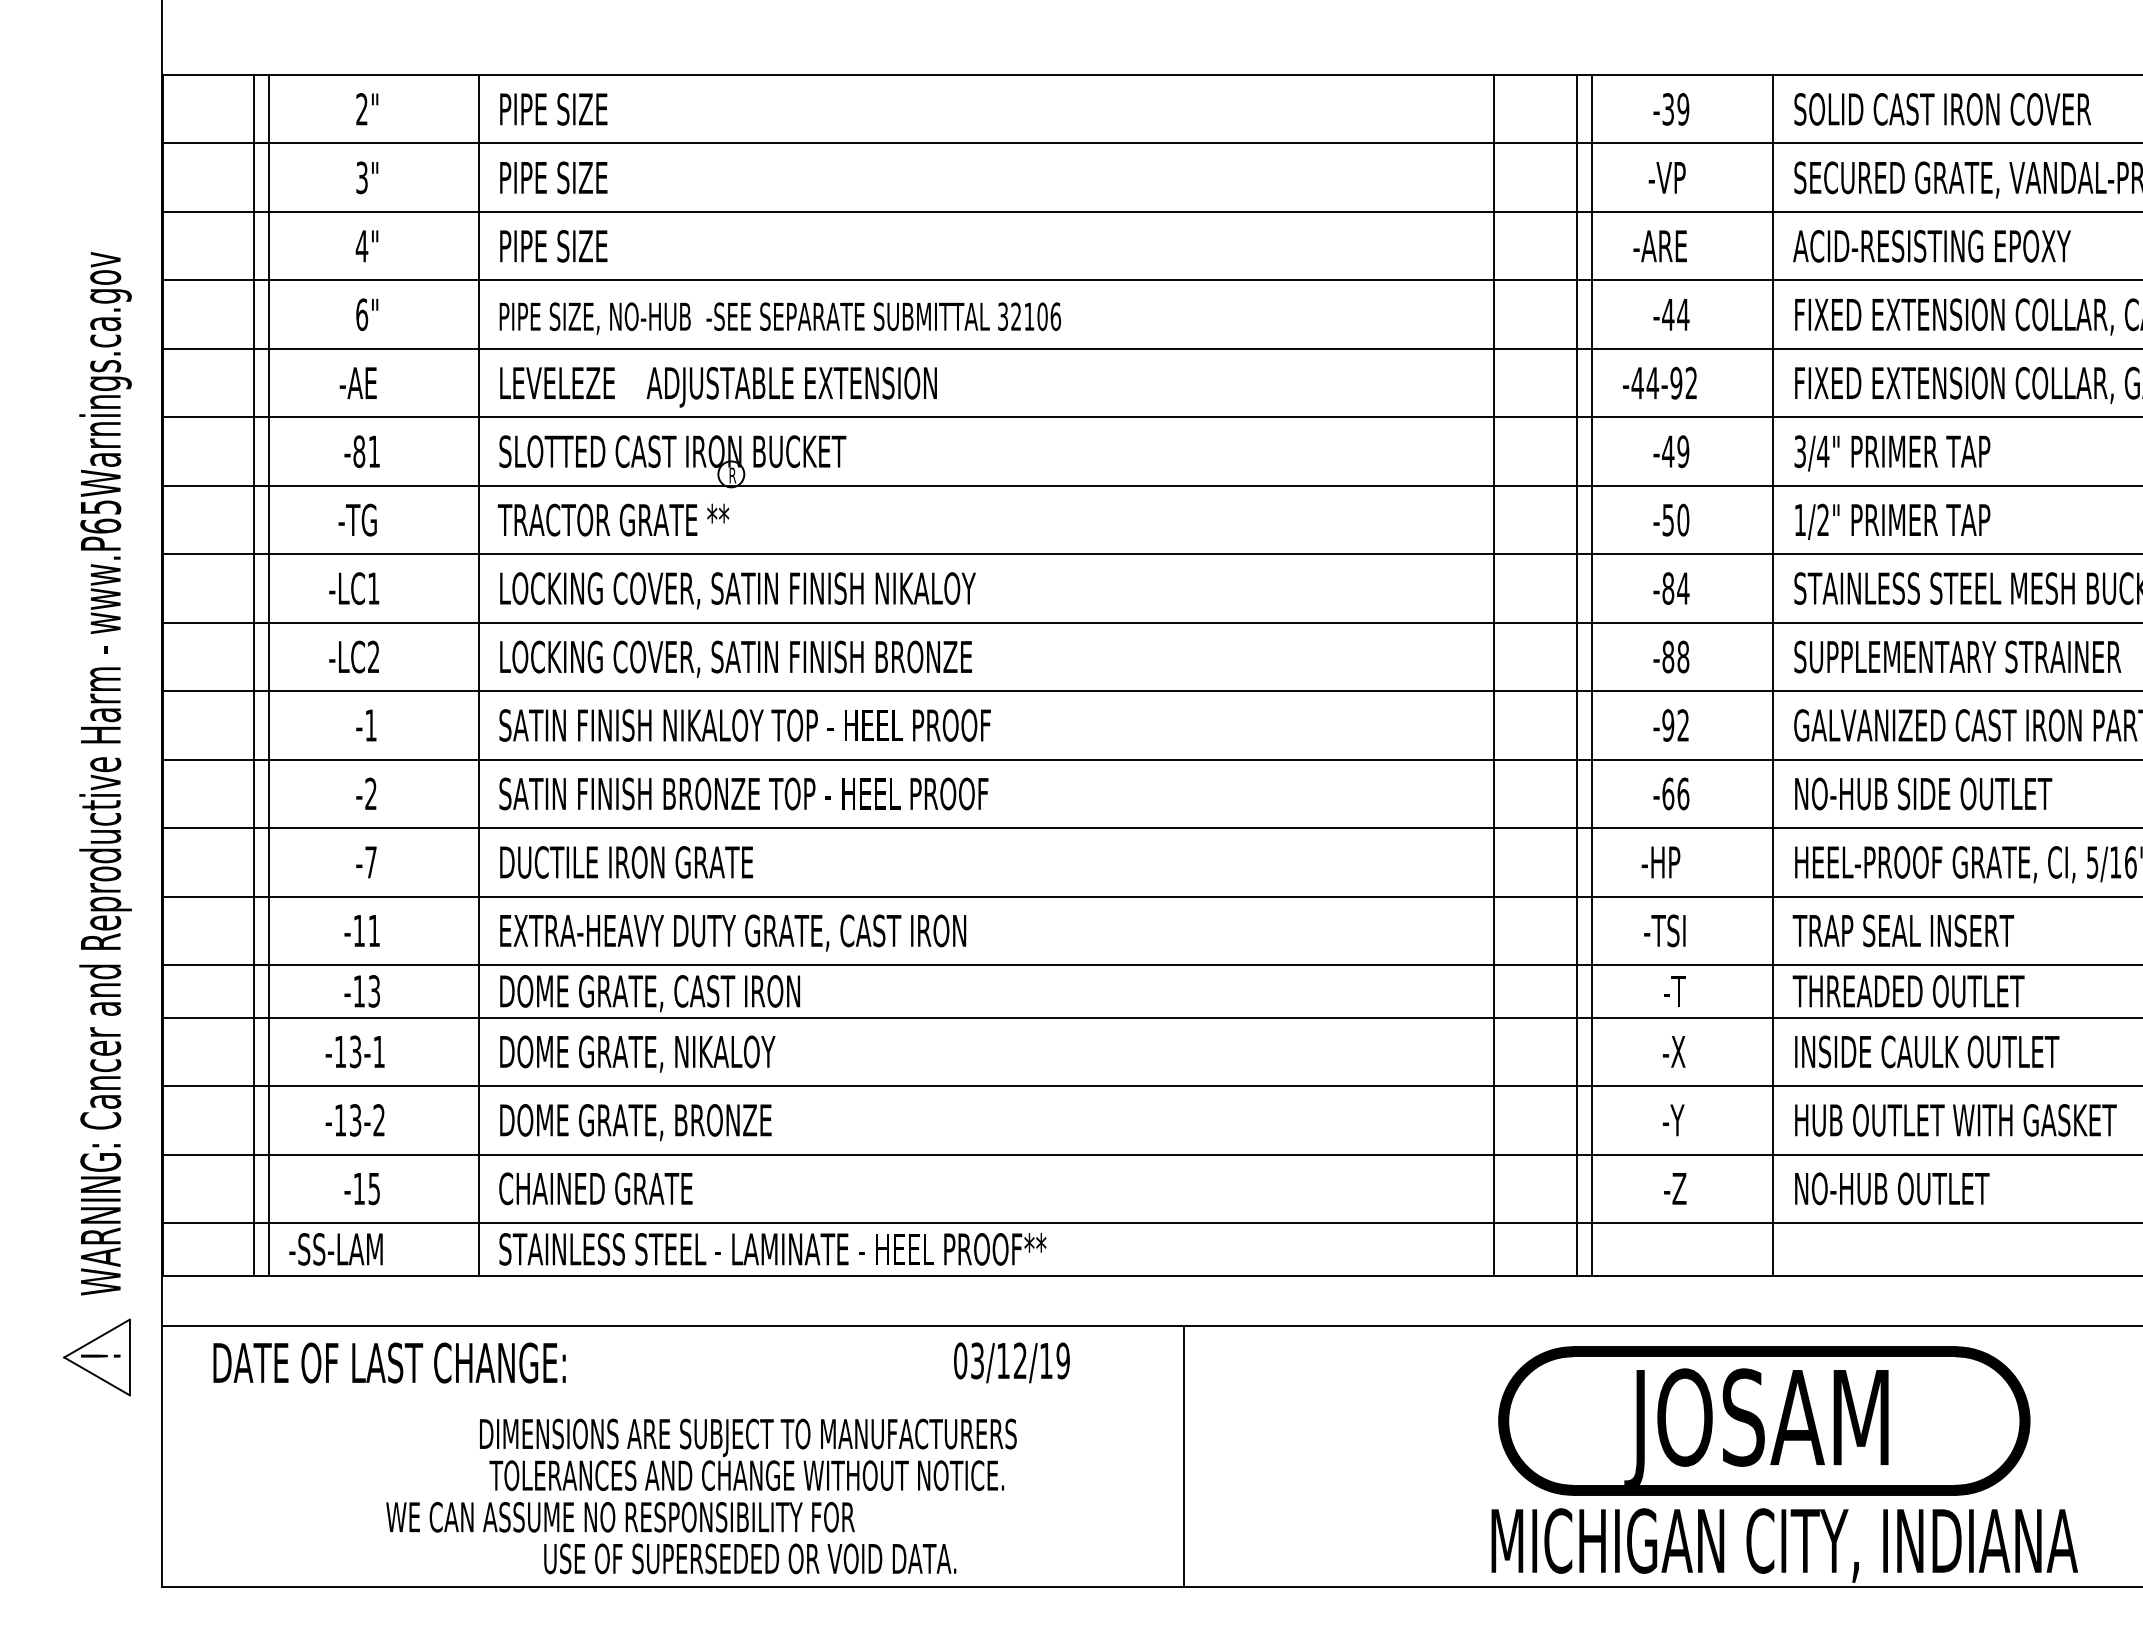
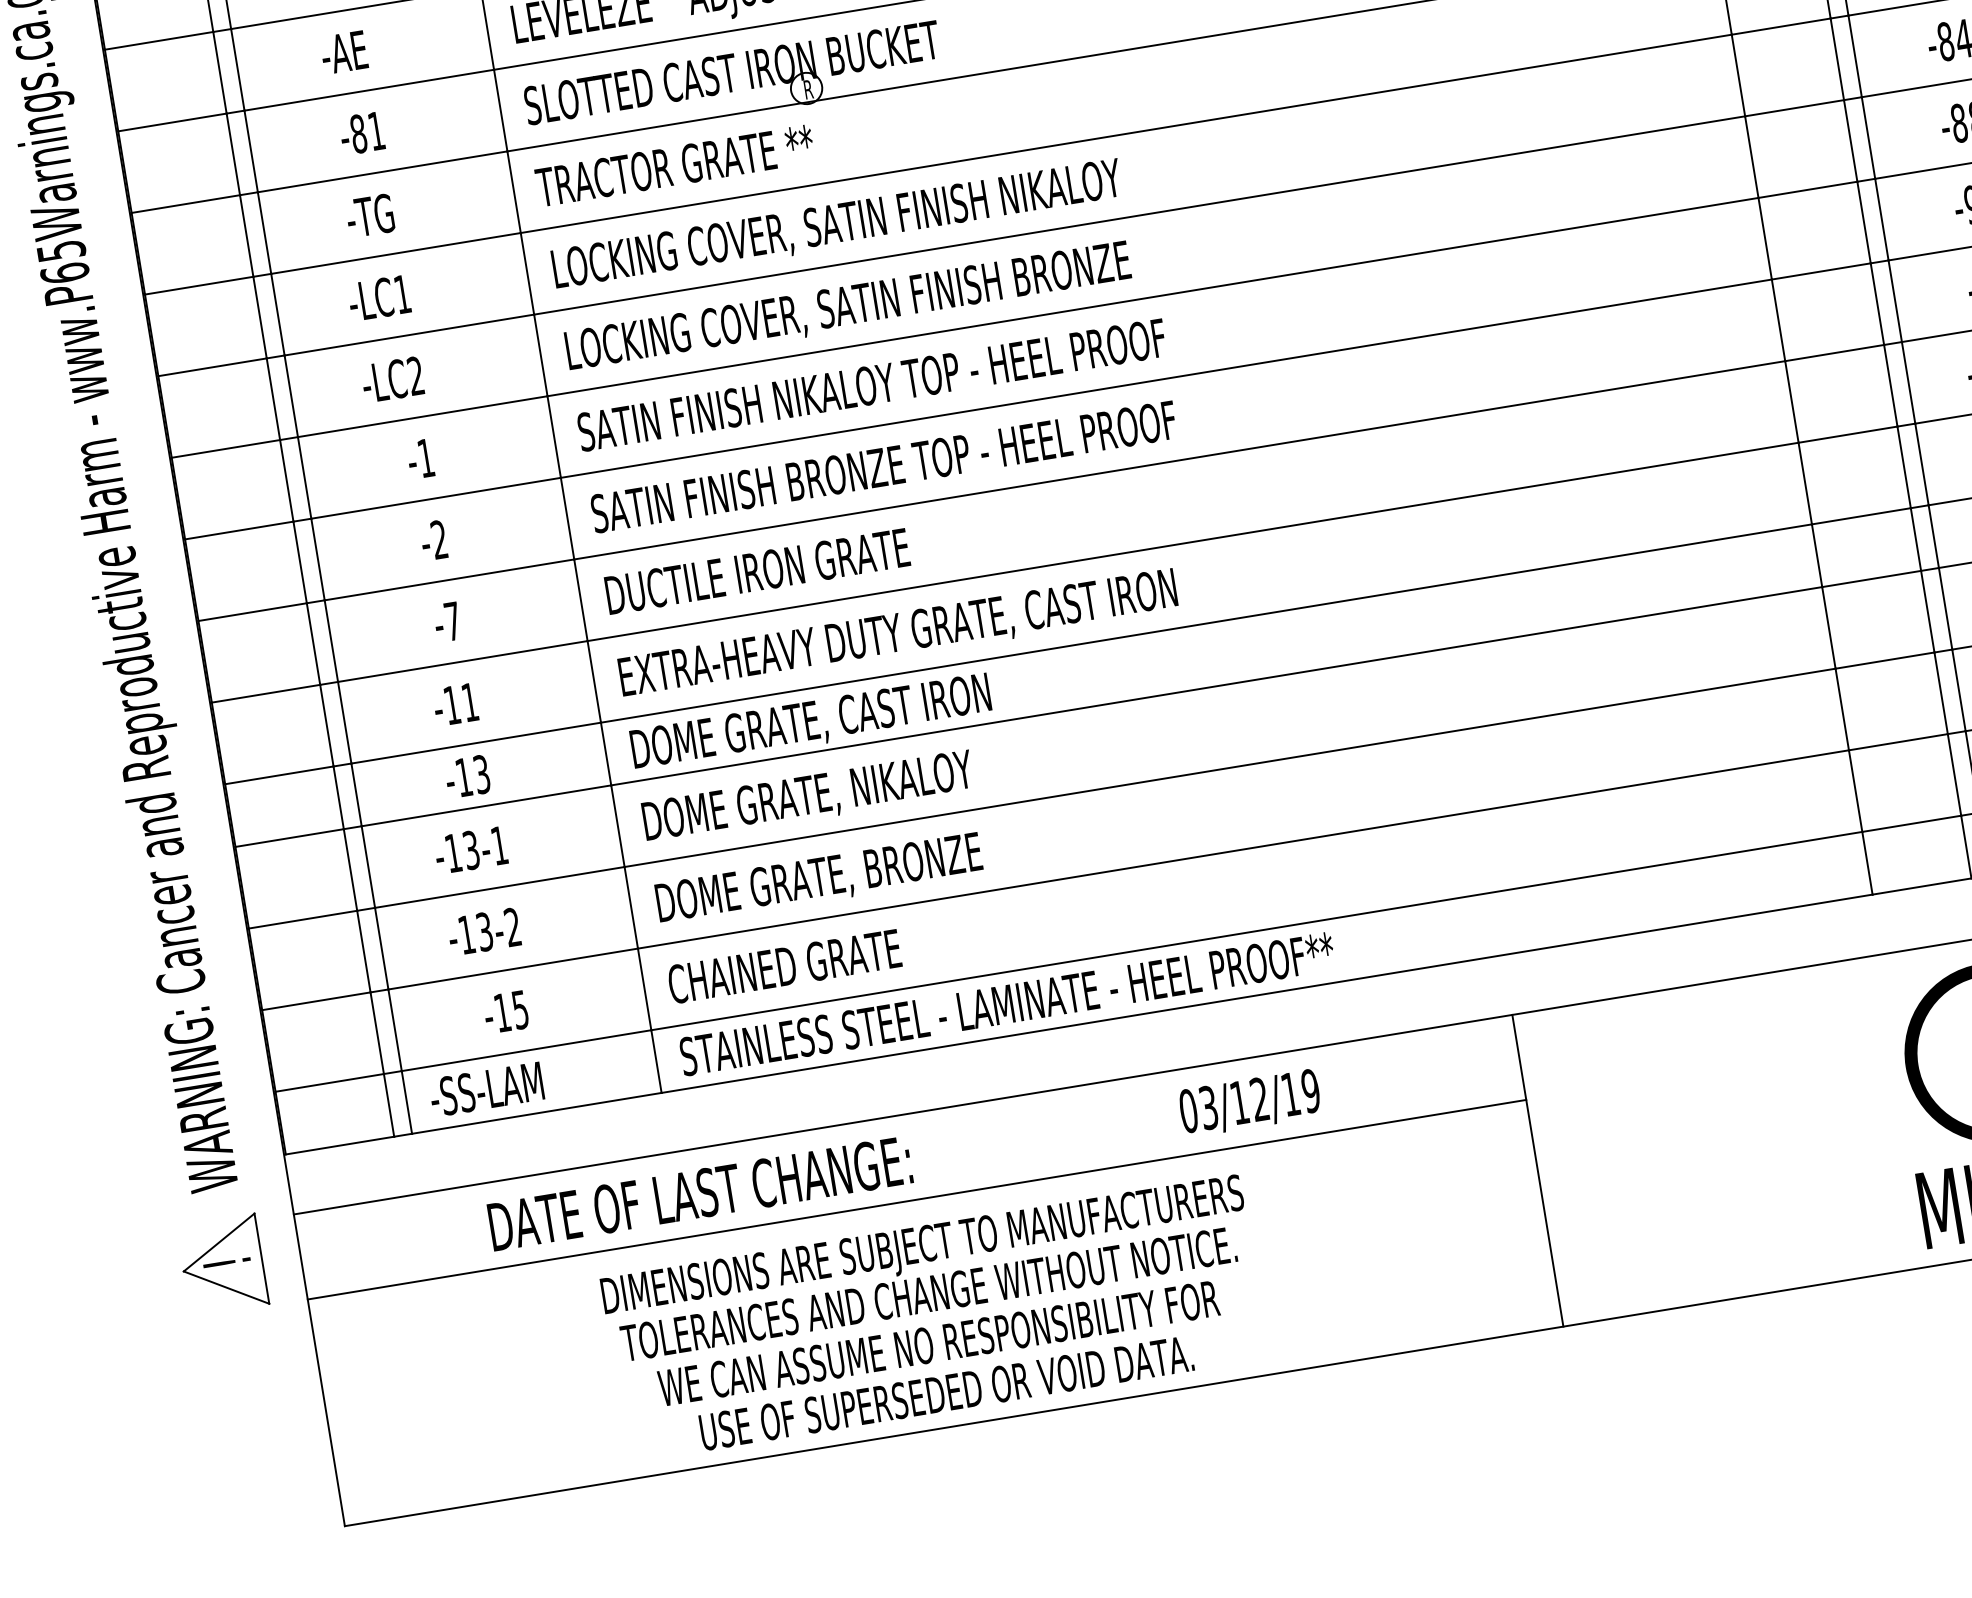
text: (389, 1362) -> (700, 1193), moved
text: (1011, 1362) -> (1249, 1103), moved
line: (672, 1396) -> (916, 1199), added
text: (748, 1454) -> (926, 1268), moved
text: (620, 1517) -> (938, 1343), moved
text: (750, 1558) -> (946, 1392), moved

